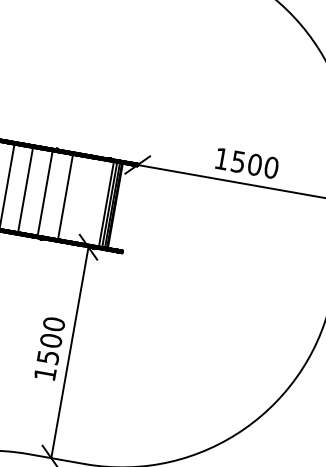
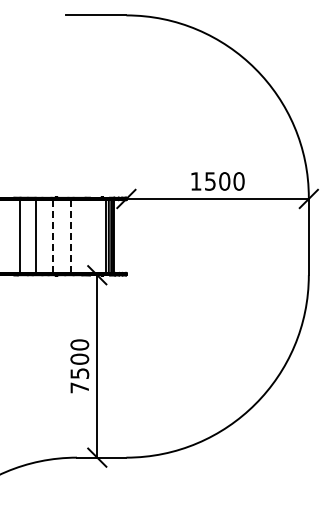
line: (44, 194) -> (52, 237), solid -> dashed
line: (65, 198) -> (70, 237), solid -> dashed
text: (45, 373) -> (79, 387), 1500 -> 7500

